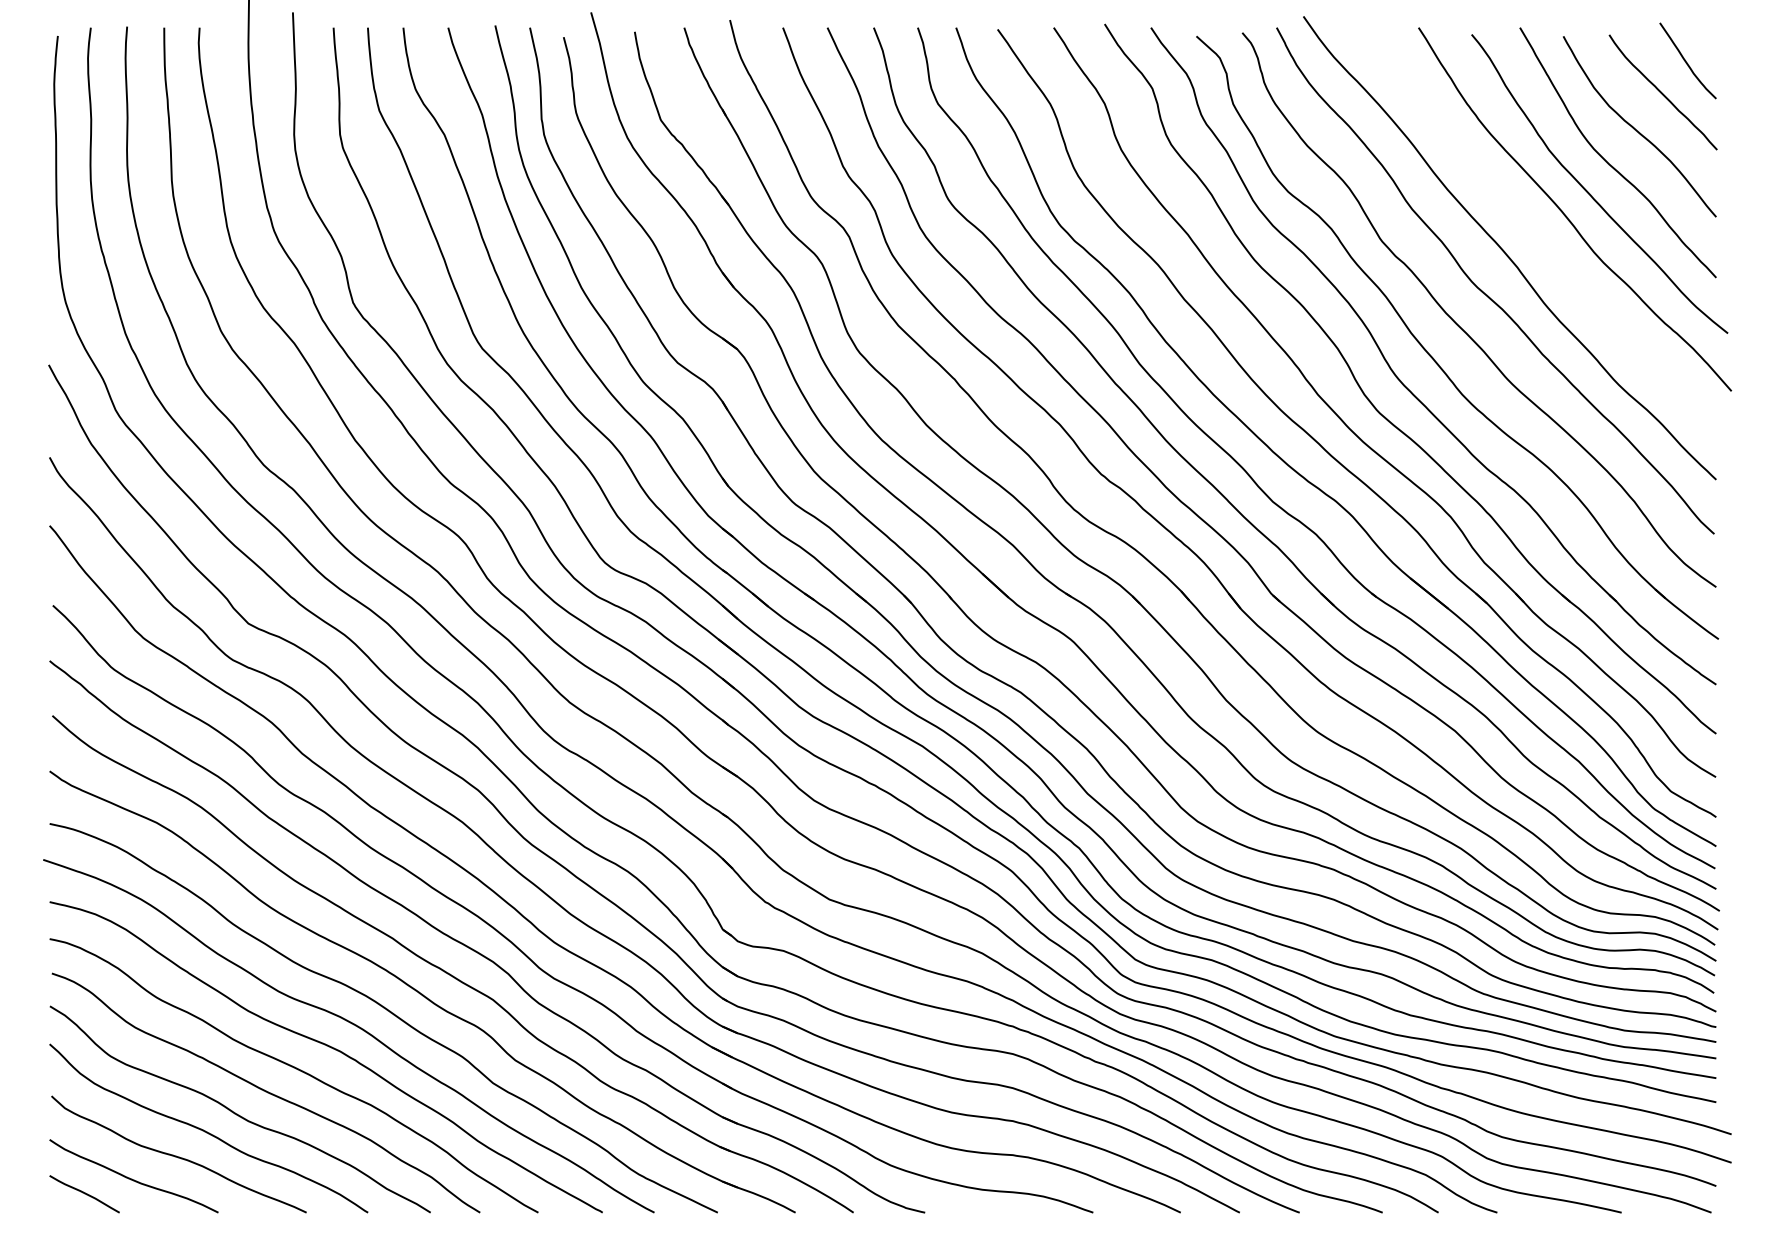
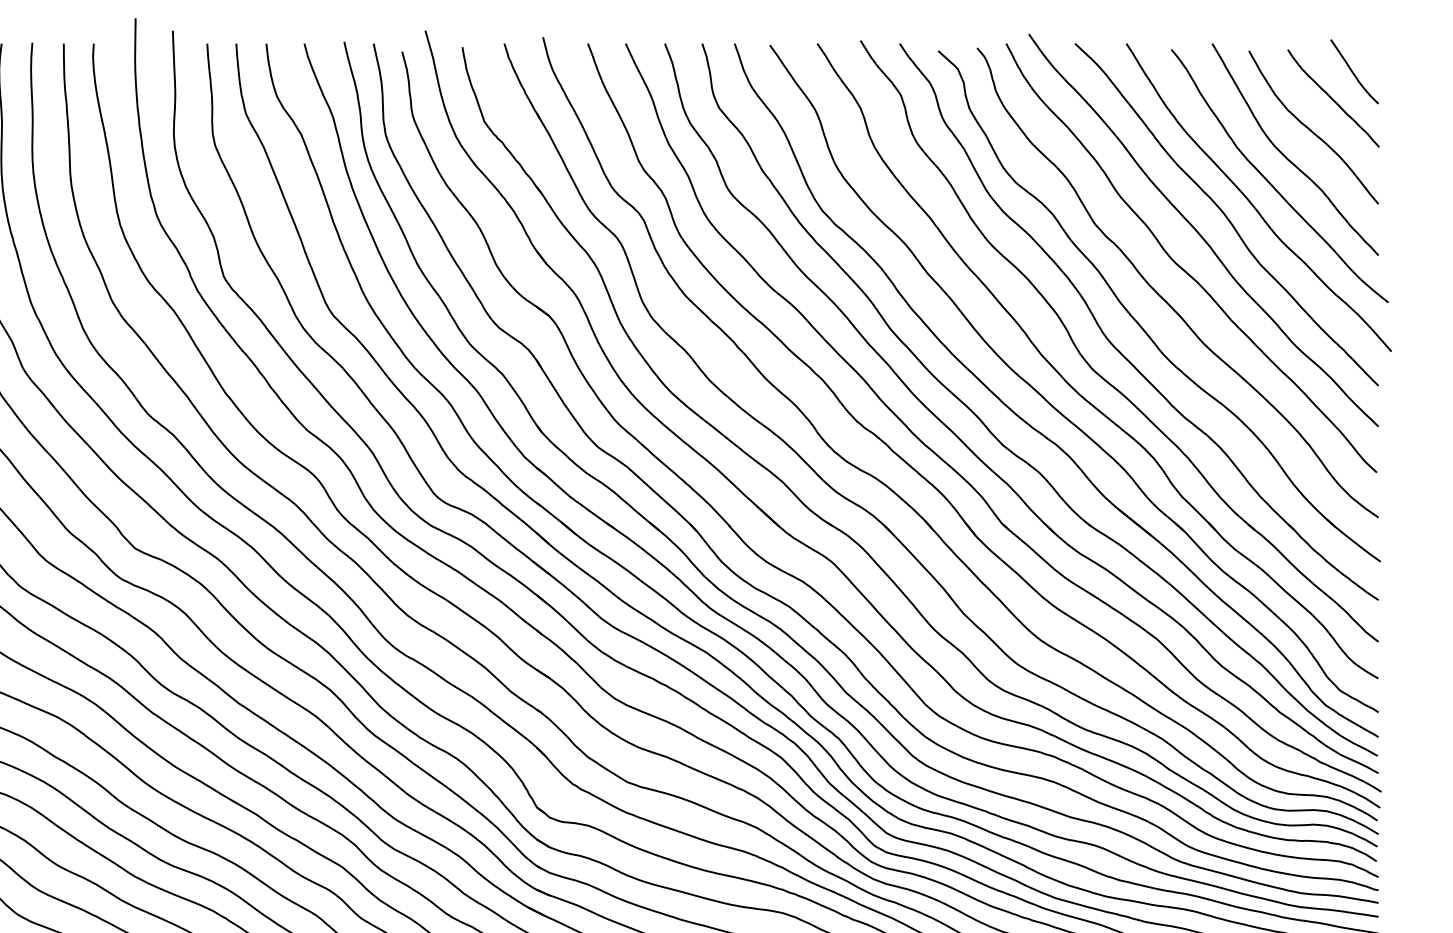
curve: (1535, 229) -> (1225, 214), added

